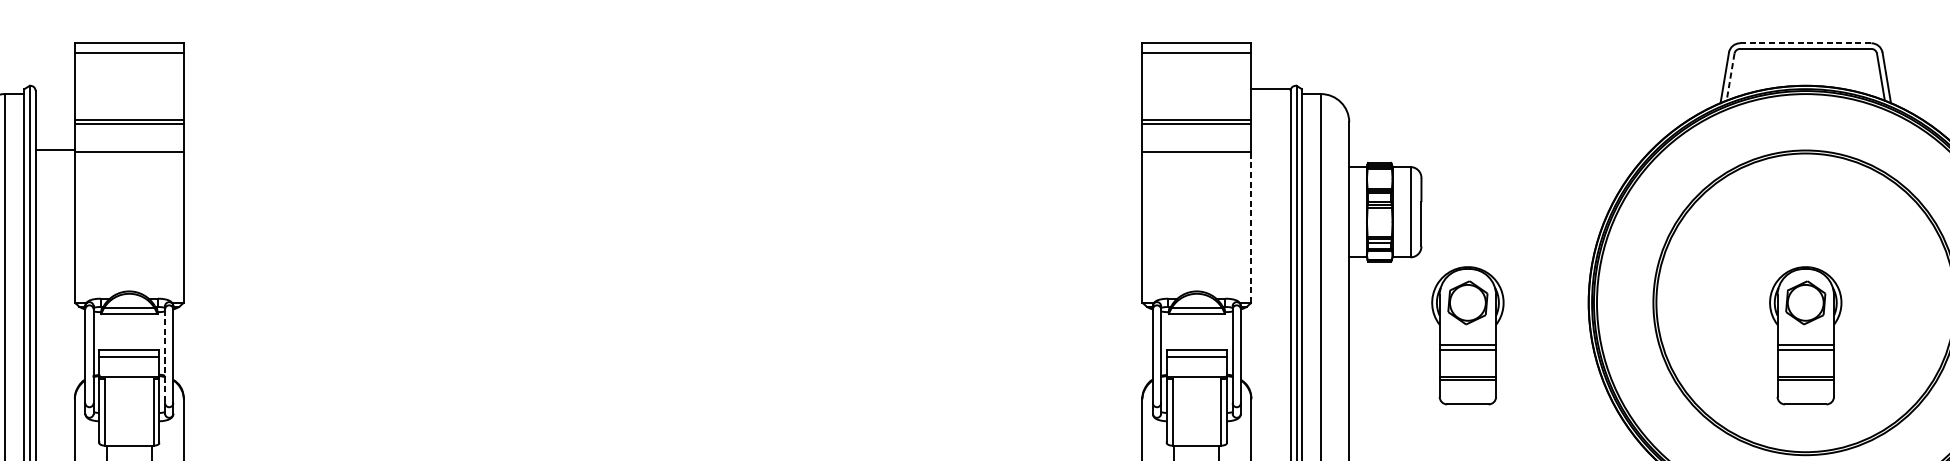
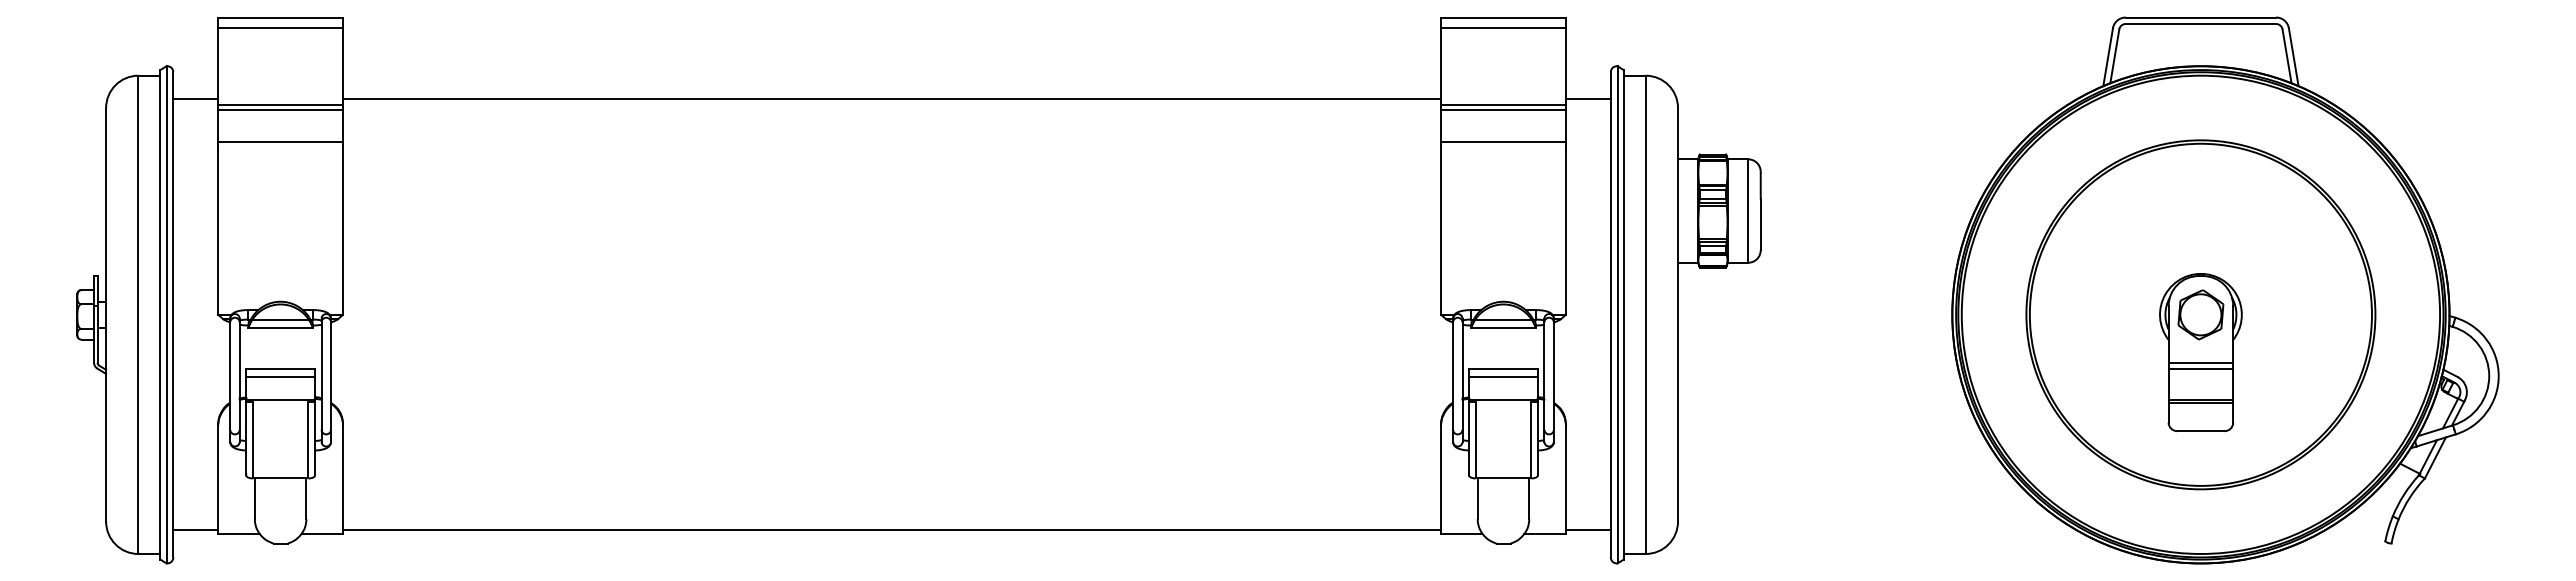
line: (1806, 43) -> (2201, 17), dashed -> solid
line: (1730, 77) -> (2114, 56), dashed -> solid
line: (1270, 88) -> (1587, 99), moved
line: (663, 114) -> (892, 99), added
line: (55, 149) -> (195, 99), moved
line: (1251, 228) -> (1565, 229), dashed -> solid
part: (1467, 335) -> (1813, 352), removed
line: (165, 356) -> (321, 376), dashed -> solid

